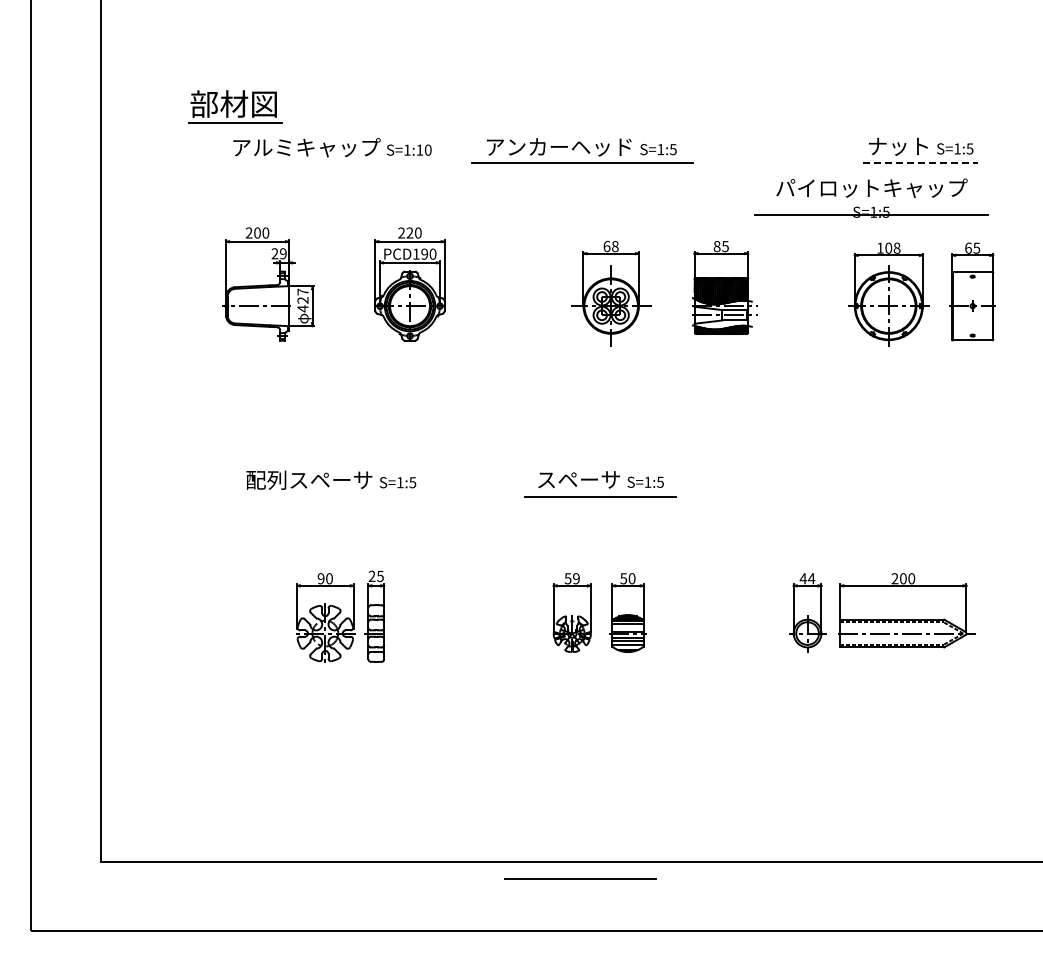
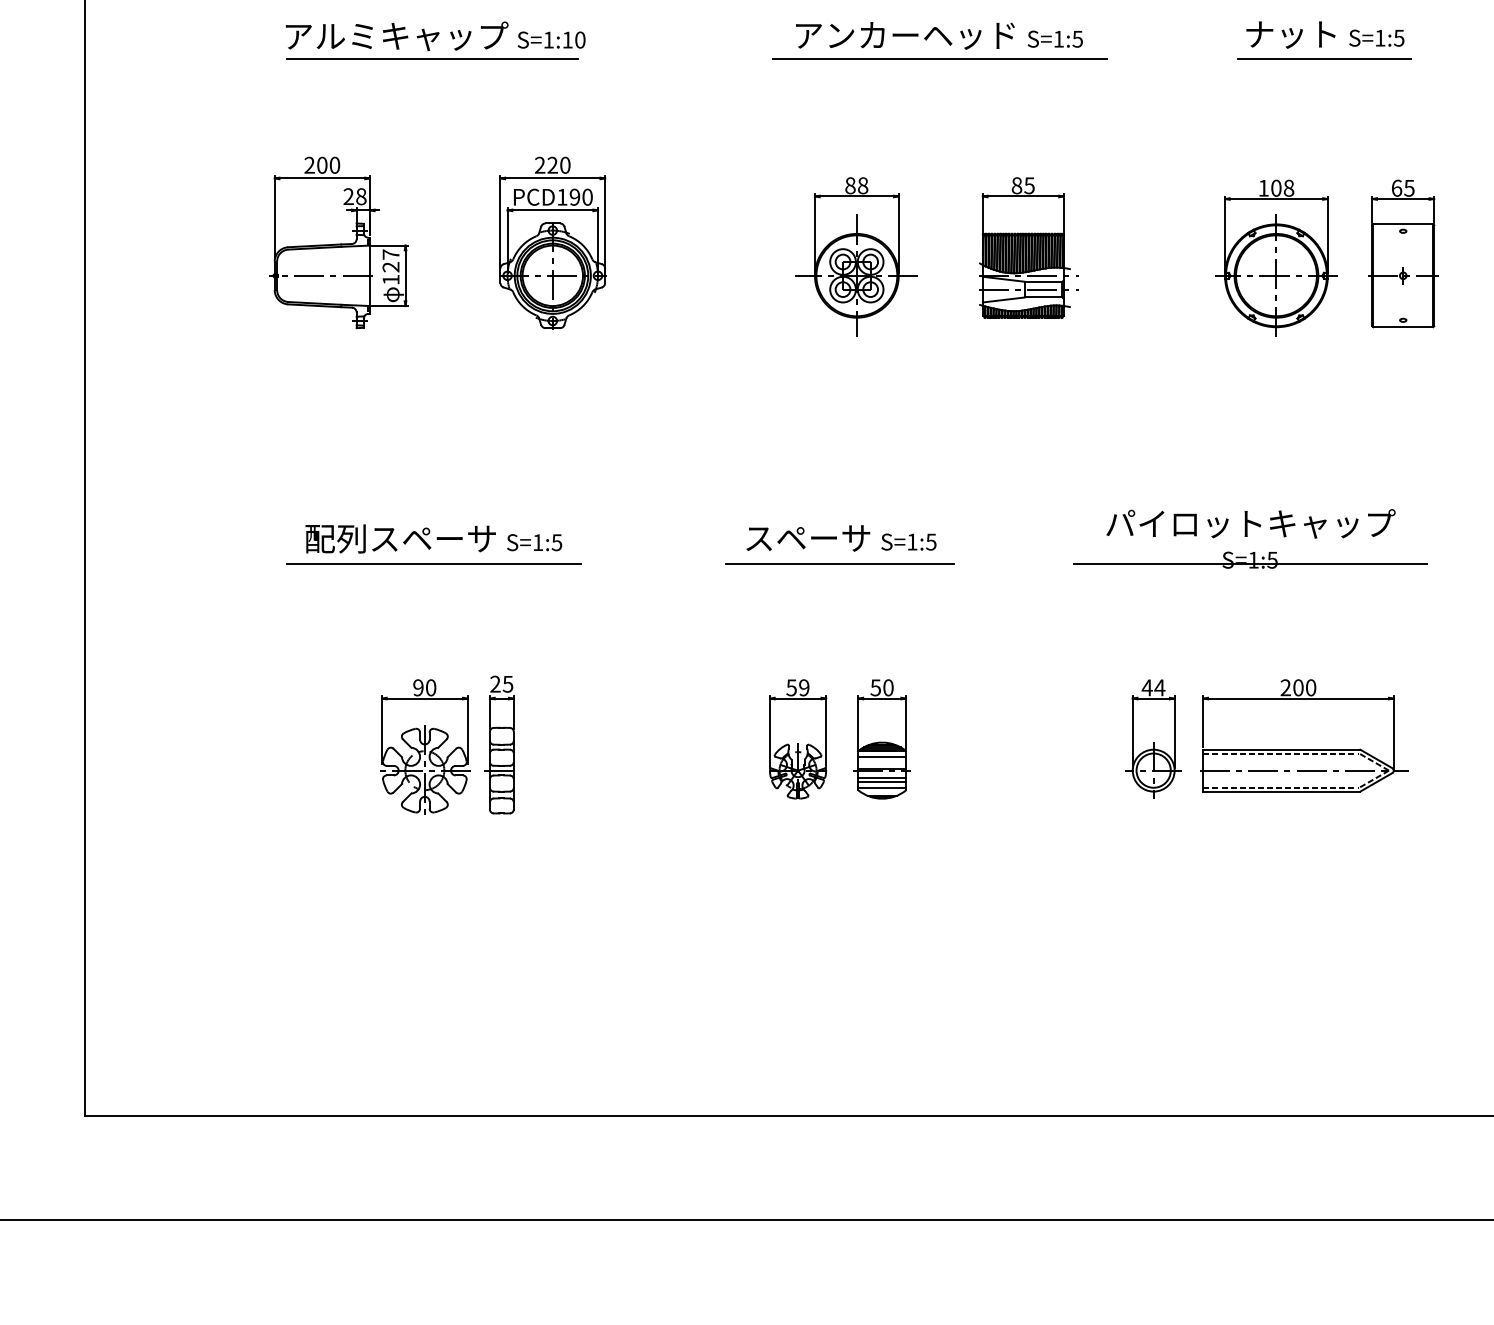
part: (582, 150) -> (940, 40), moved
line: (329, 162) -> (431, 58), added
line: (921, 162) -> (1325, 58), dashed -> solid
part: (871, 197) -> (1250, 537), moved
text: (606, 246) -> (849, 185), 68 -> 88
text: (283, 253) -> (361, 196), 29 -> 28
text: (302, 308) -> (390, 279), 427 -> 127
line: (330, 496) -> (432, 563), added
line: (580, 878) -> (810, 1140), removed

